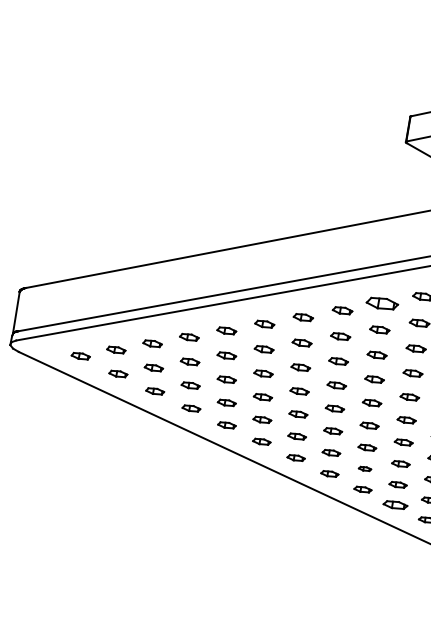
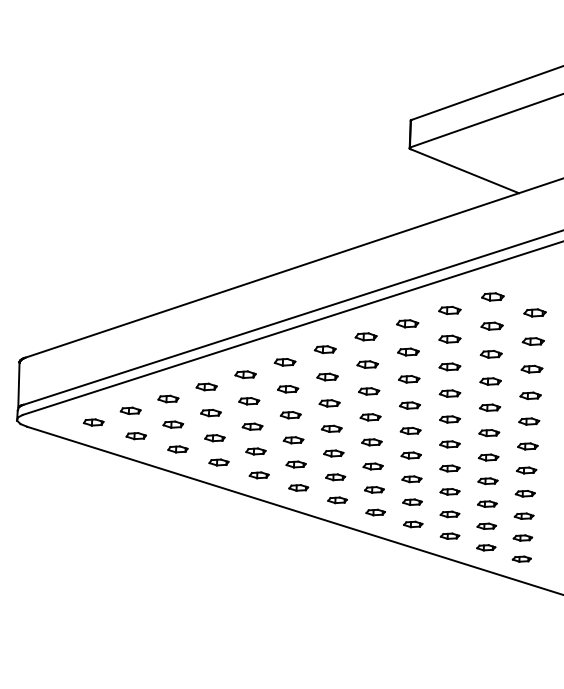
part: (382, 303) -> (407, 323), size x0.62
part: (365, 468) -> (412, 501), size x1.43
part: (395, 504) -> (449, 535), size x0.71

